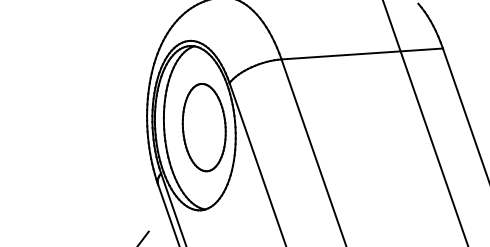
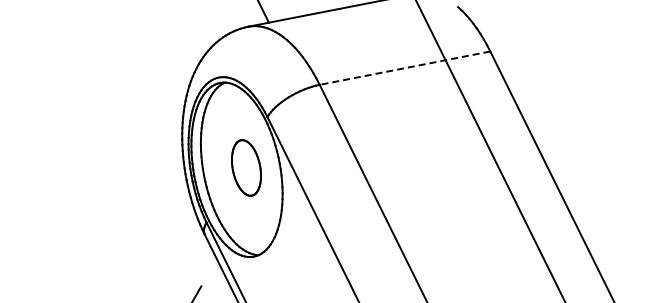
line: (362, 54) -> (405, 68), solid -> dashed
part: (204, 127) -> (246, 167), size x0.6

